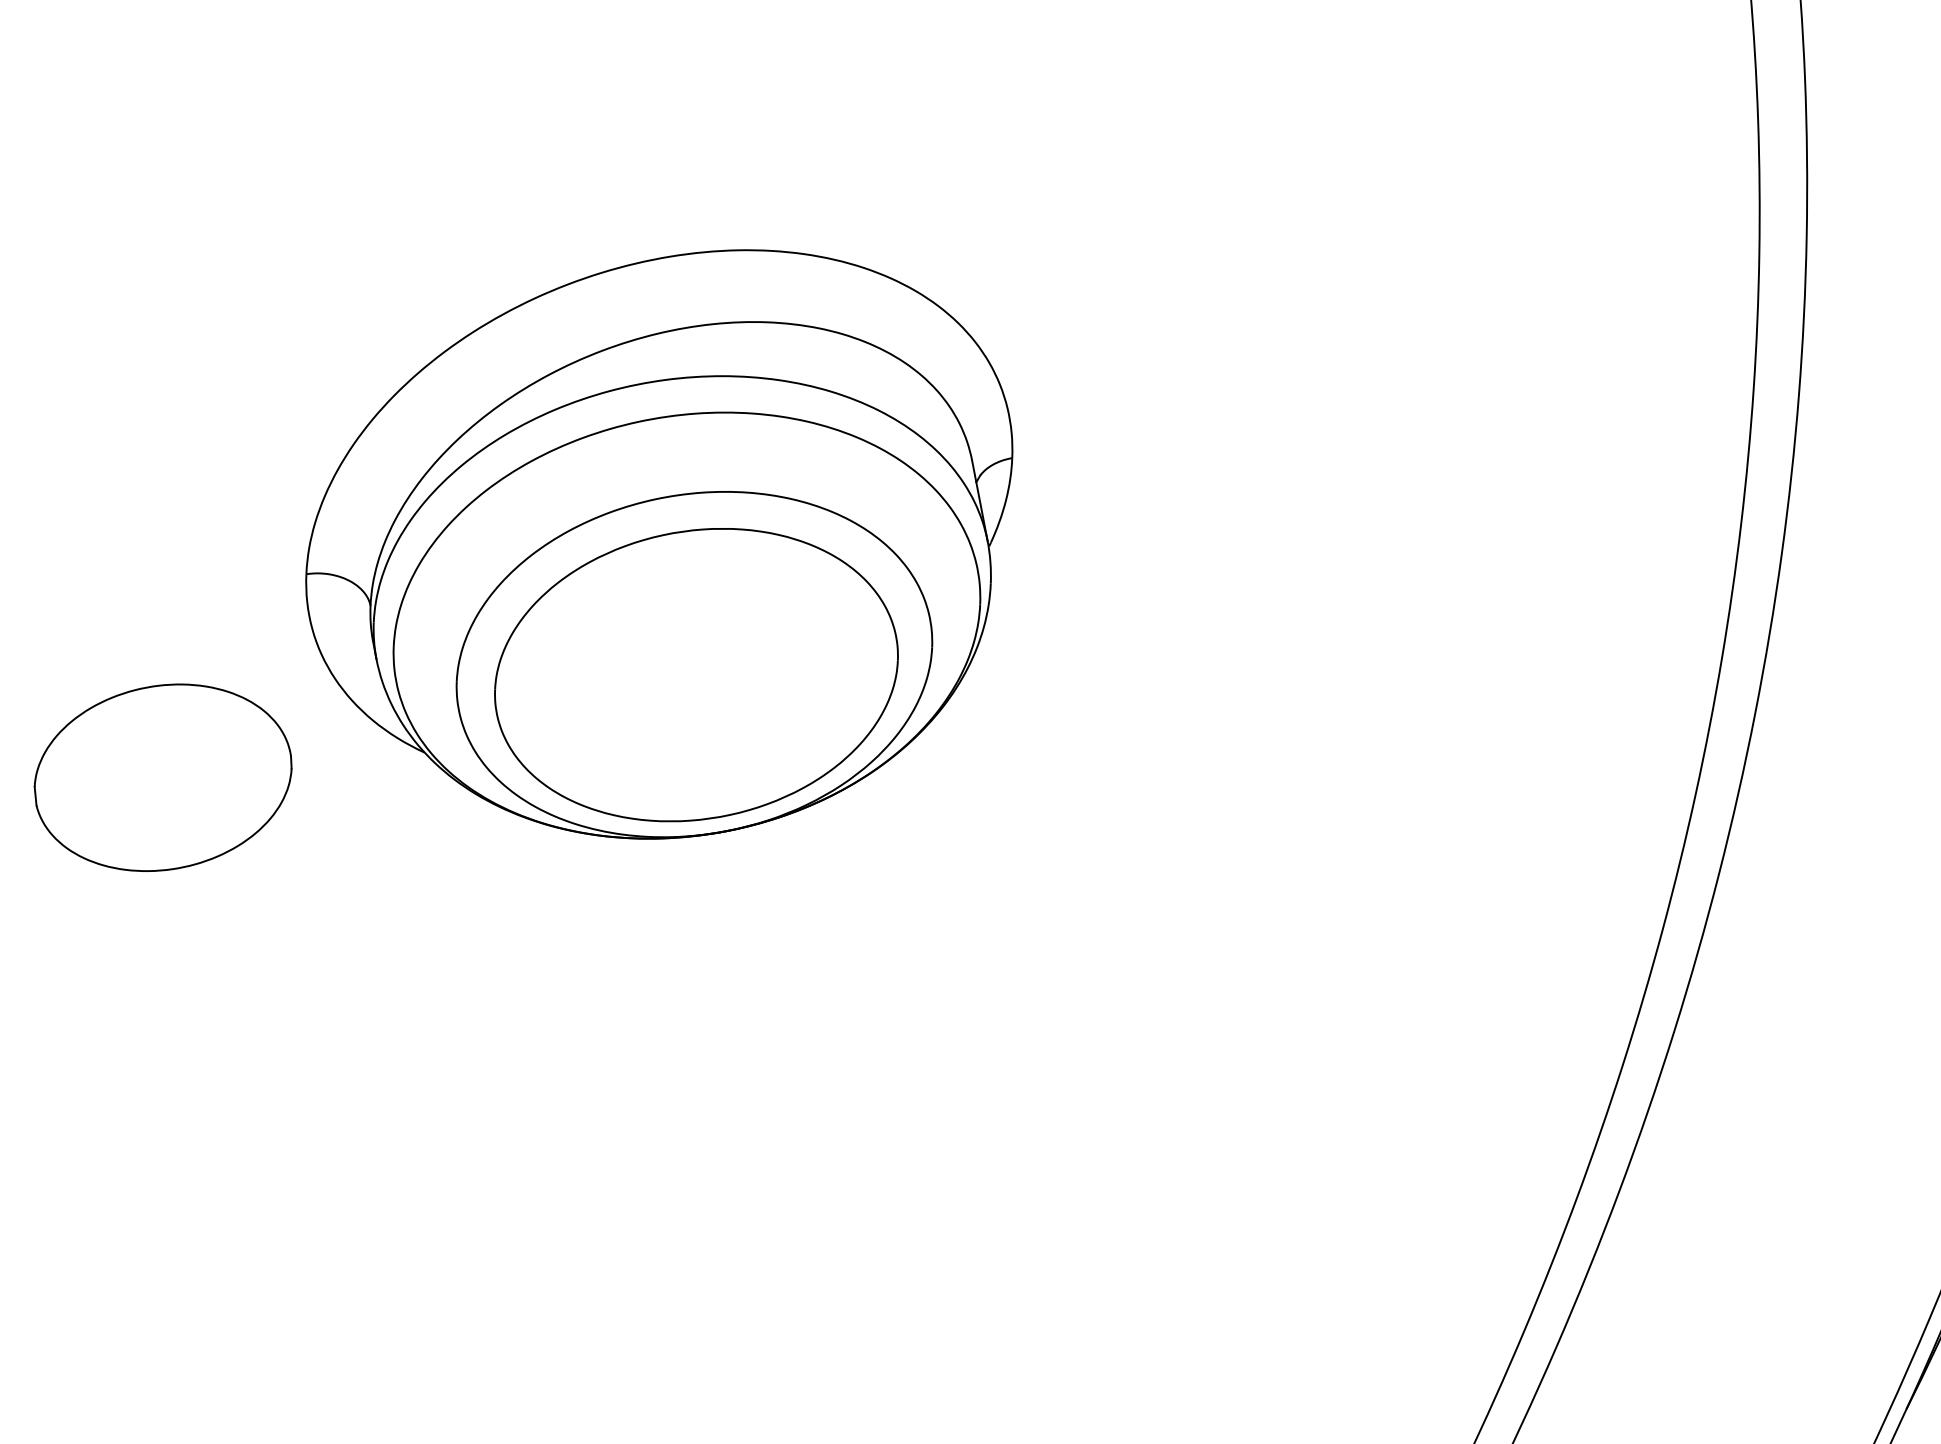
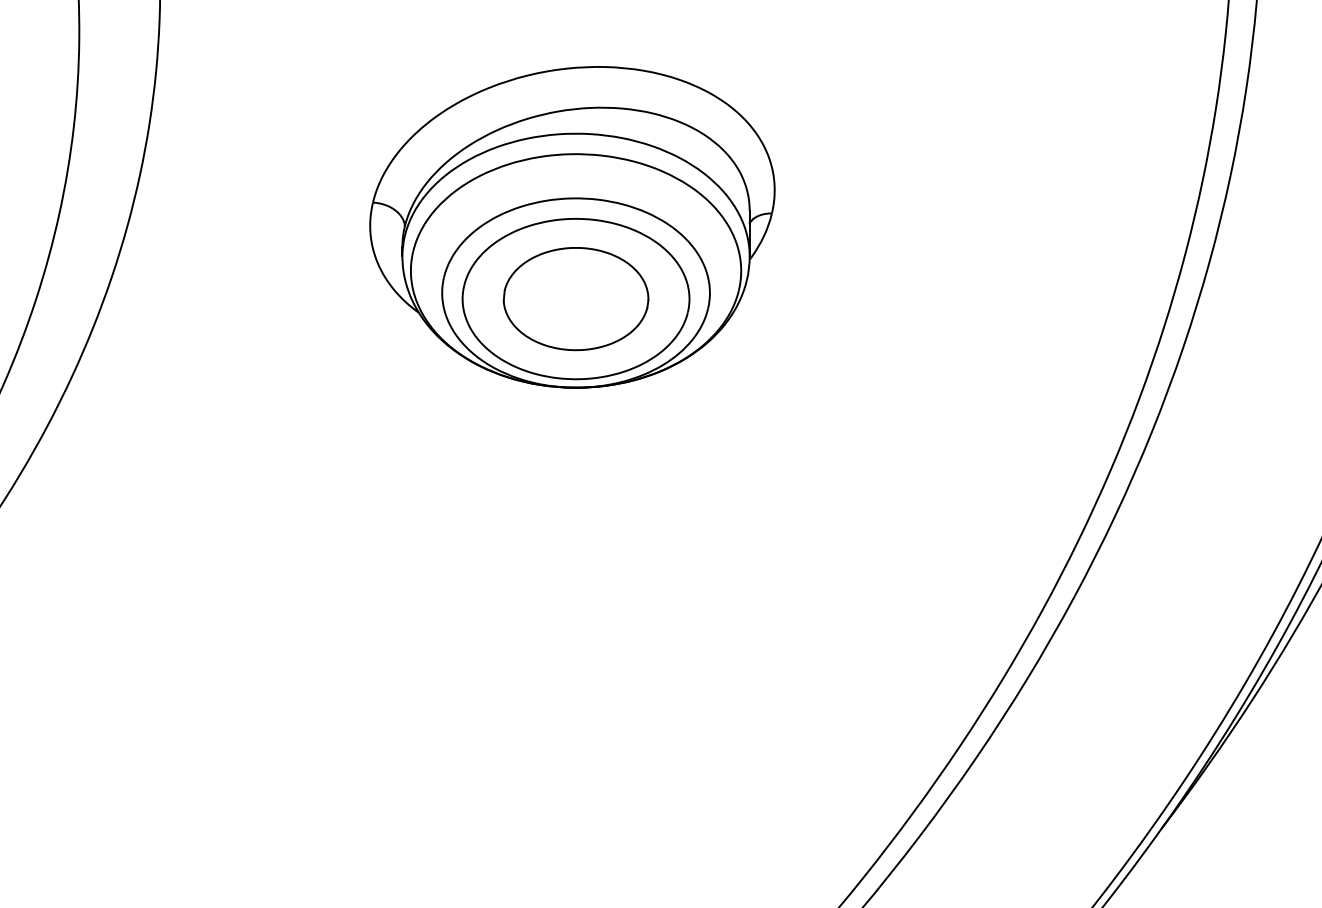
part: (162, 778) -> (575, 299), moved

